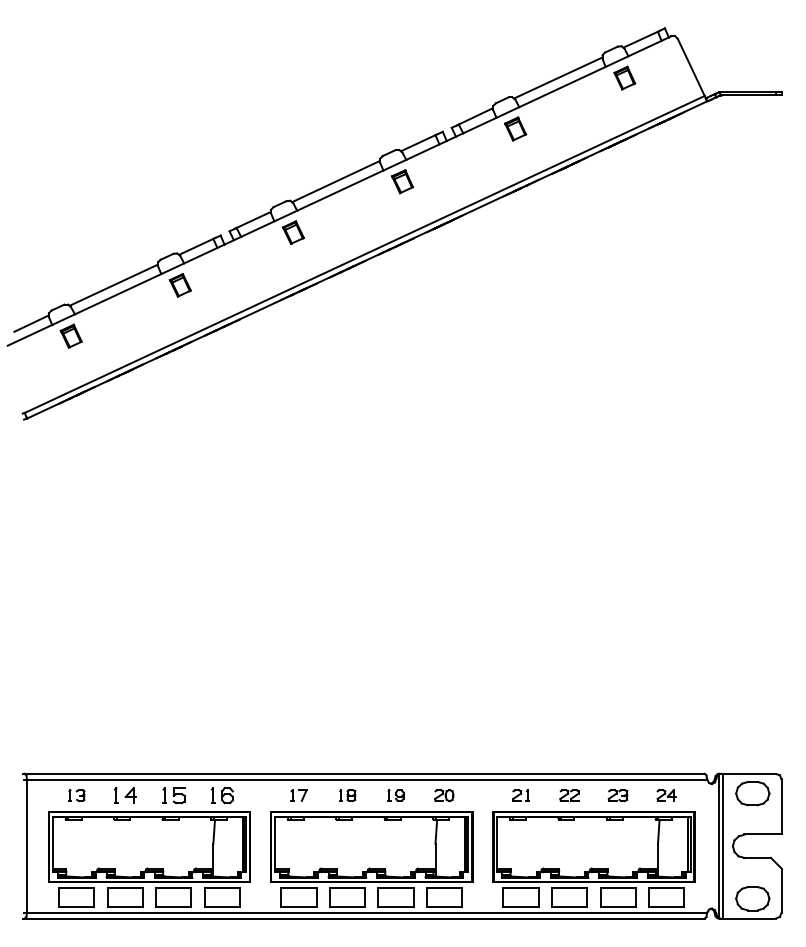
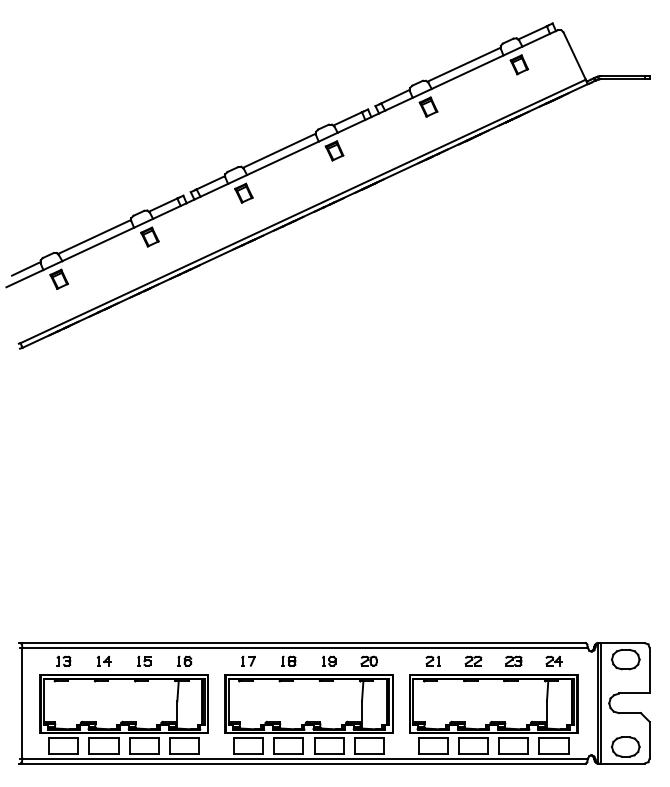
part: (124, 795) -> (103, 661), size x0.71
part: (173, 795) -> (144, 661), size x0.71
part: (222, 795) -> (184, 661), size x0.71

